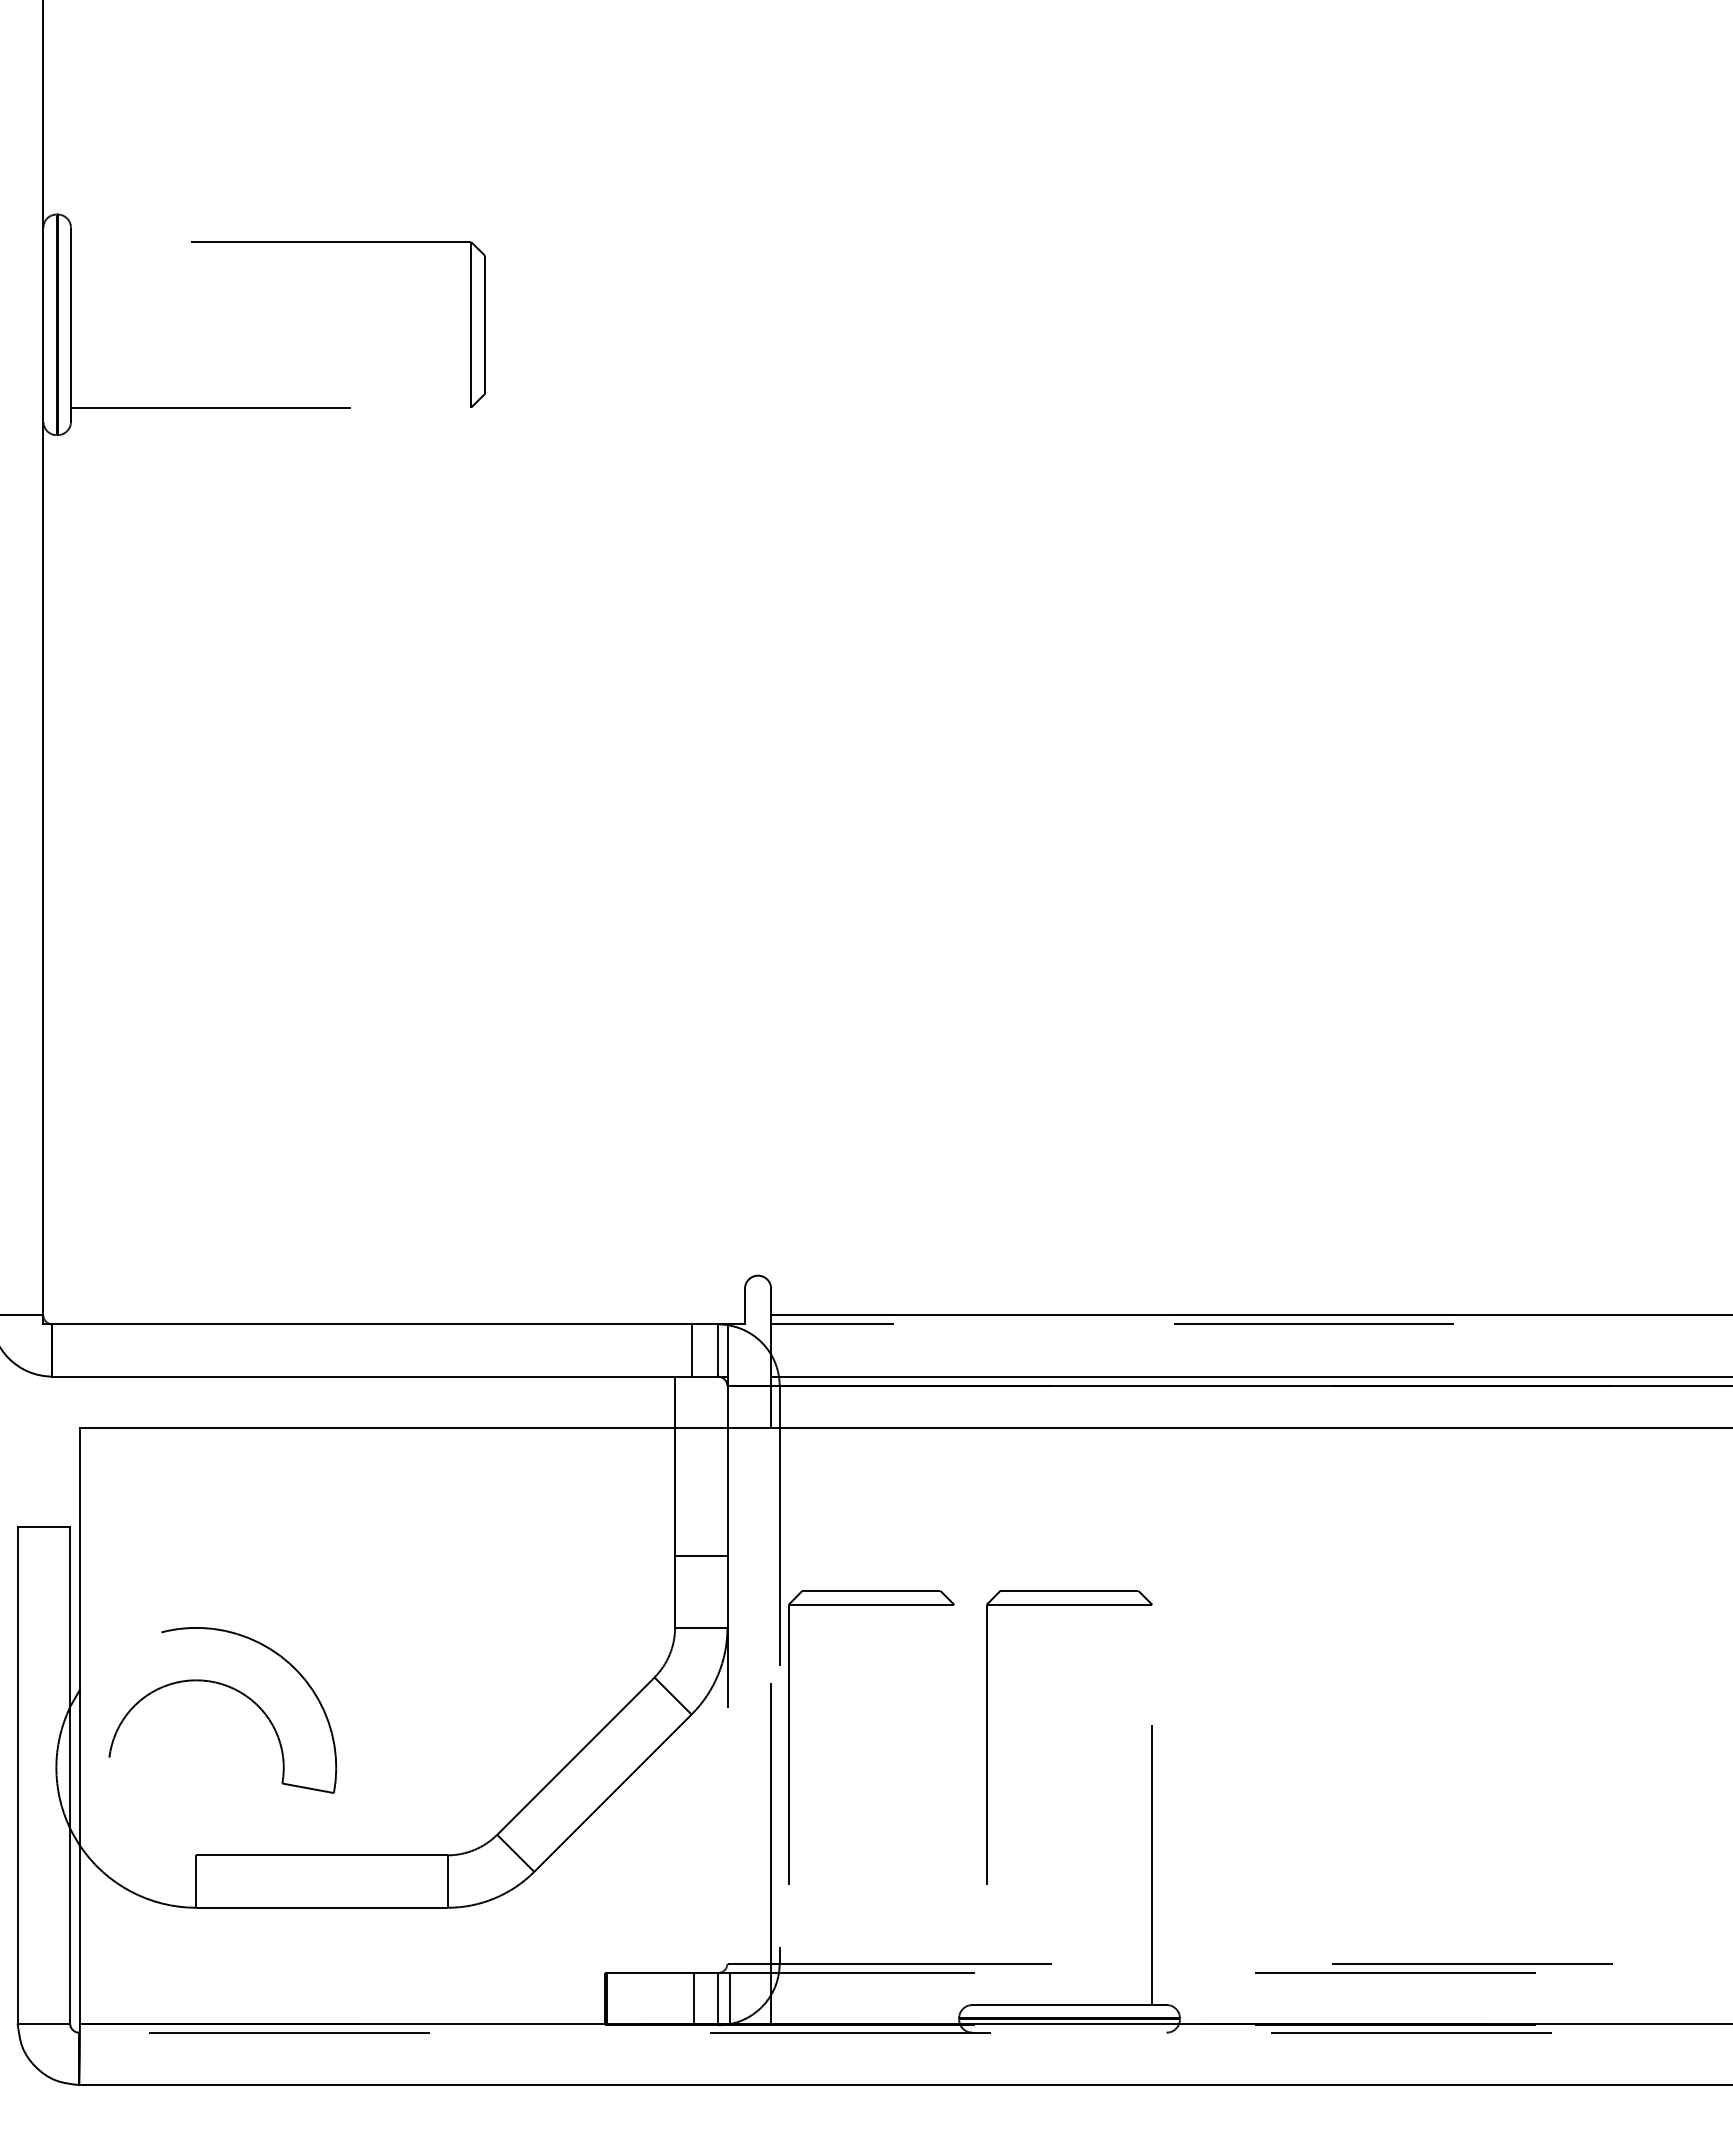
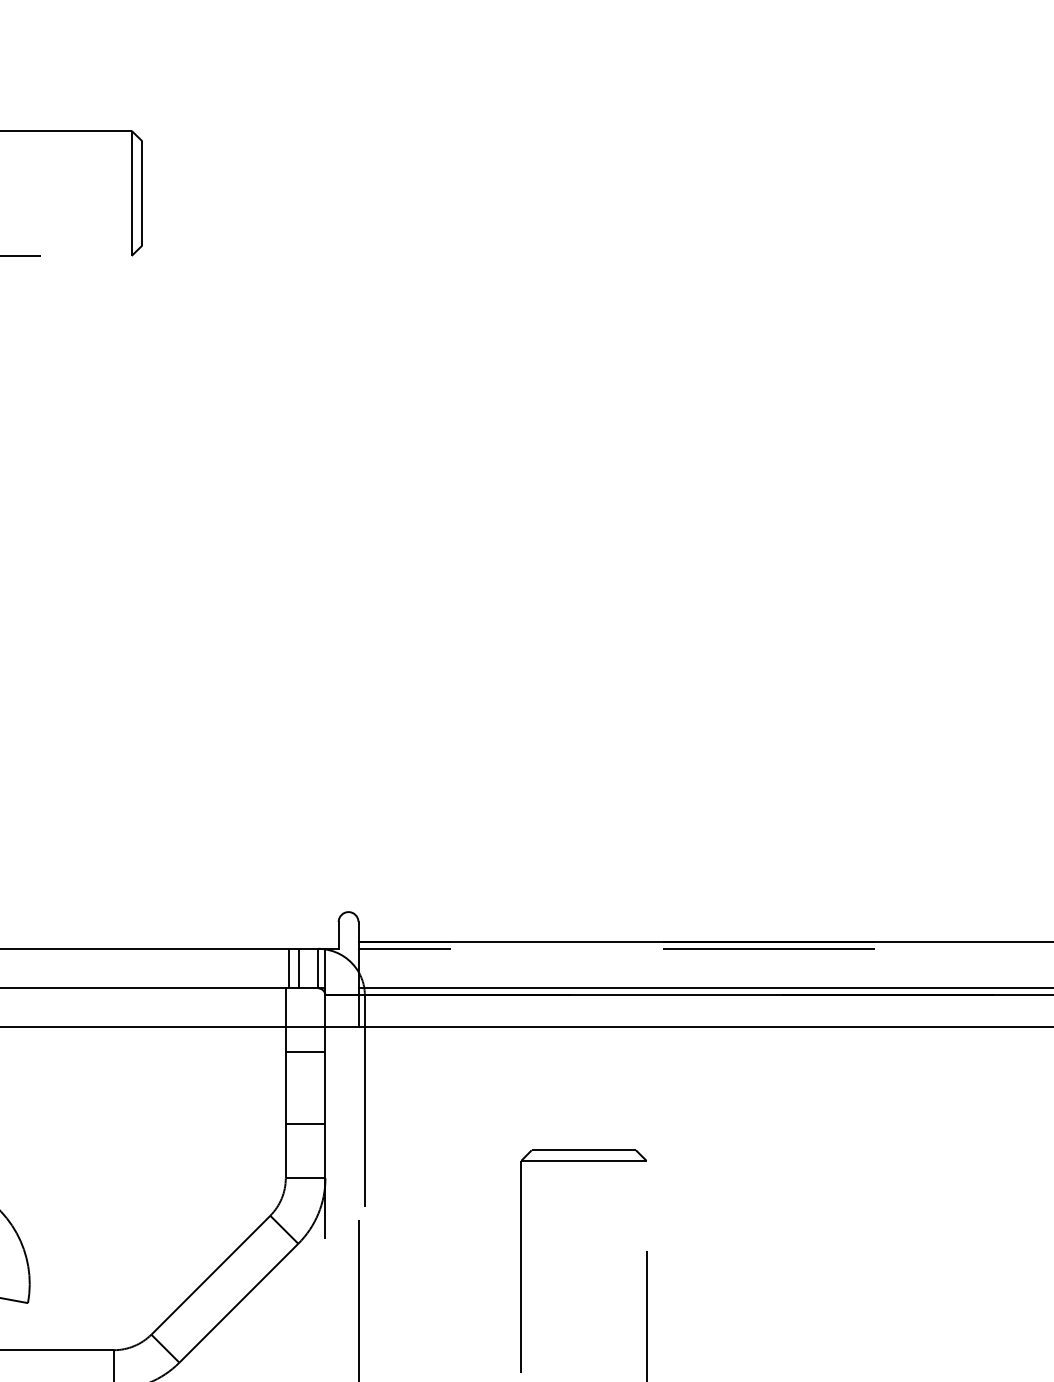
line: (678, 1350) -> (288, 968), added
line: (701, 1460) -> (305, 1051), added
part: (789, 1737) -> (372, 1261), removed

